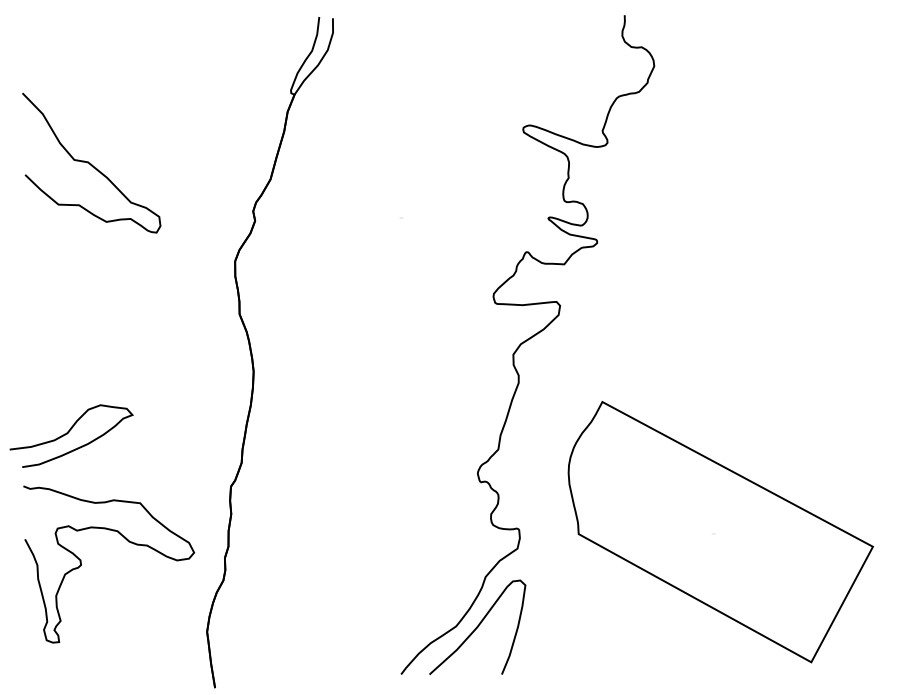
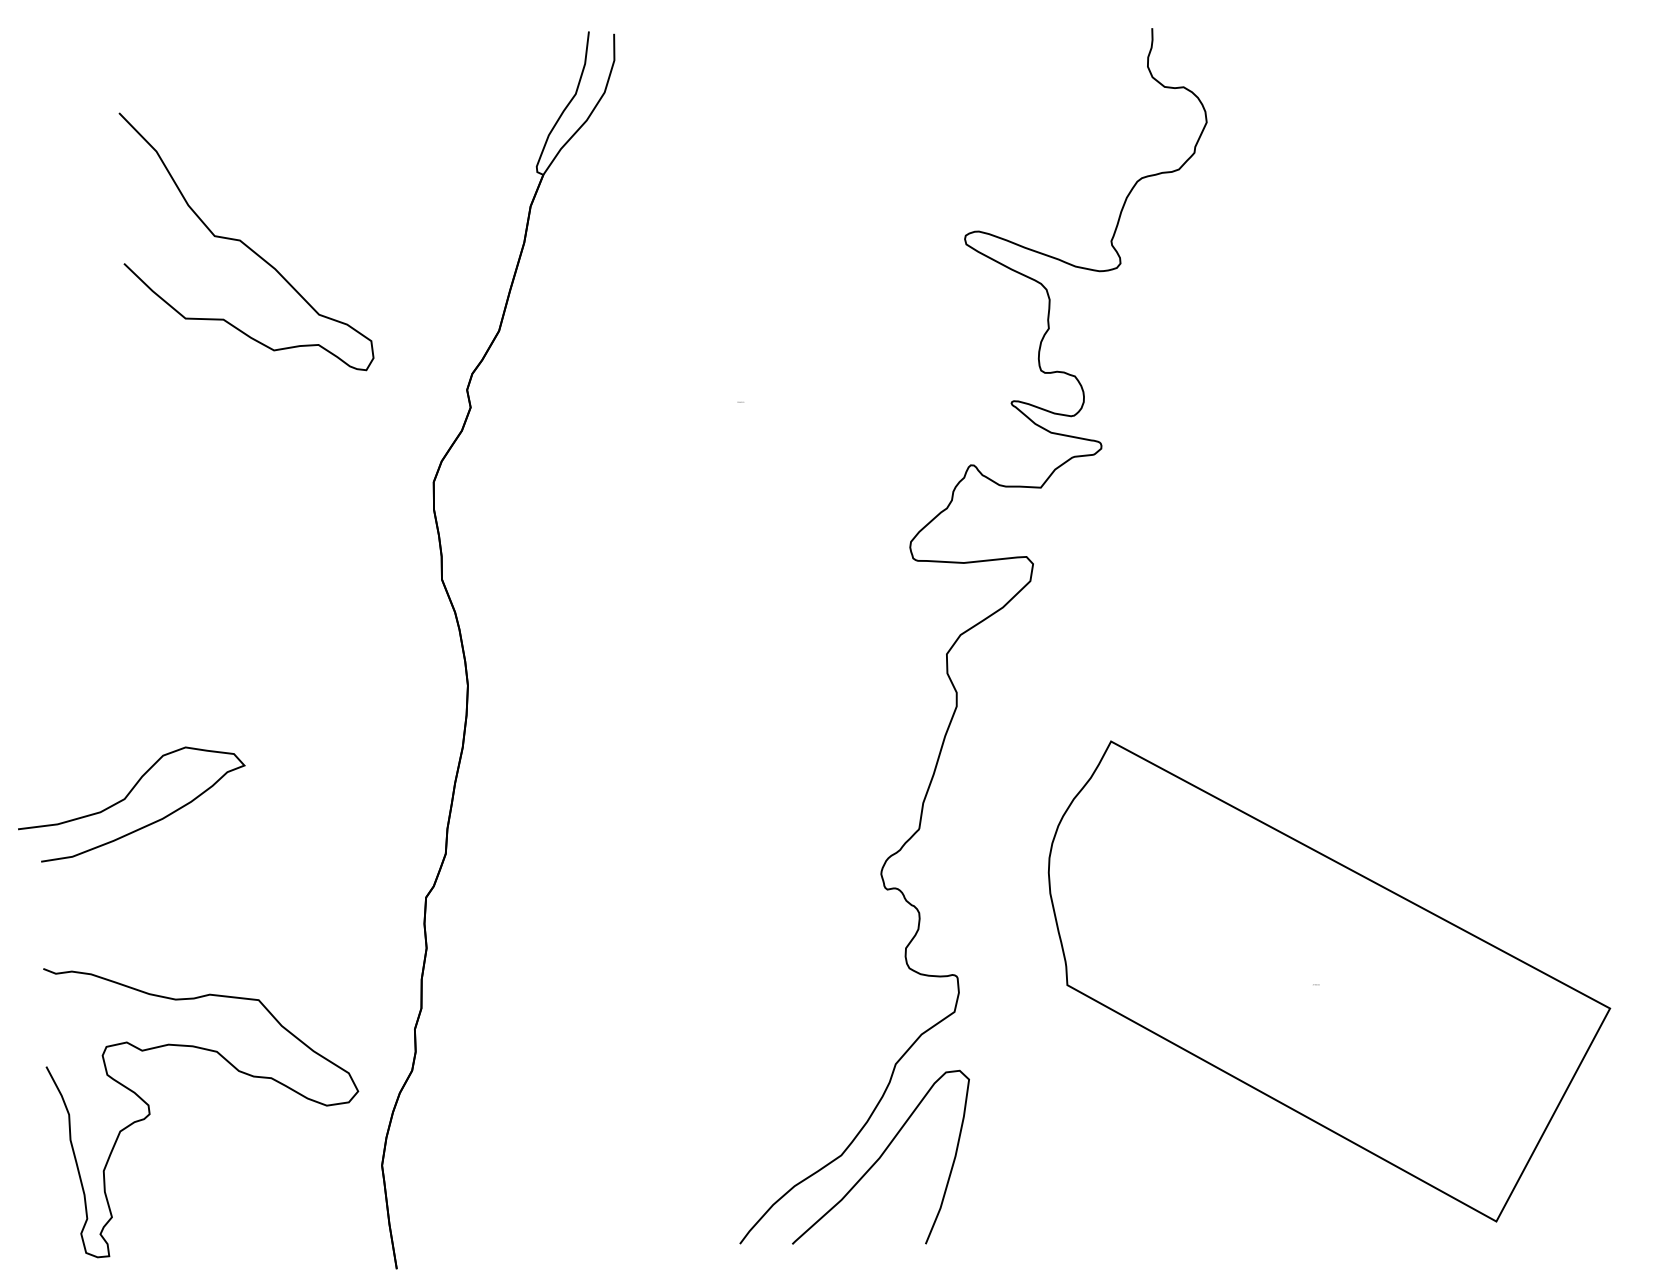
curve: (91, 163) -> (246, 242), moved
curve: (81, 564) -> (150, 1113), moved

